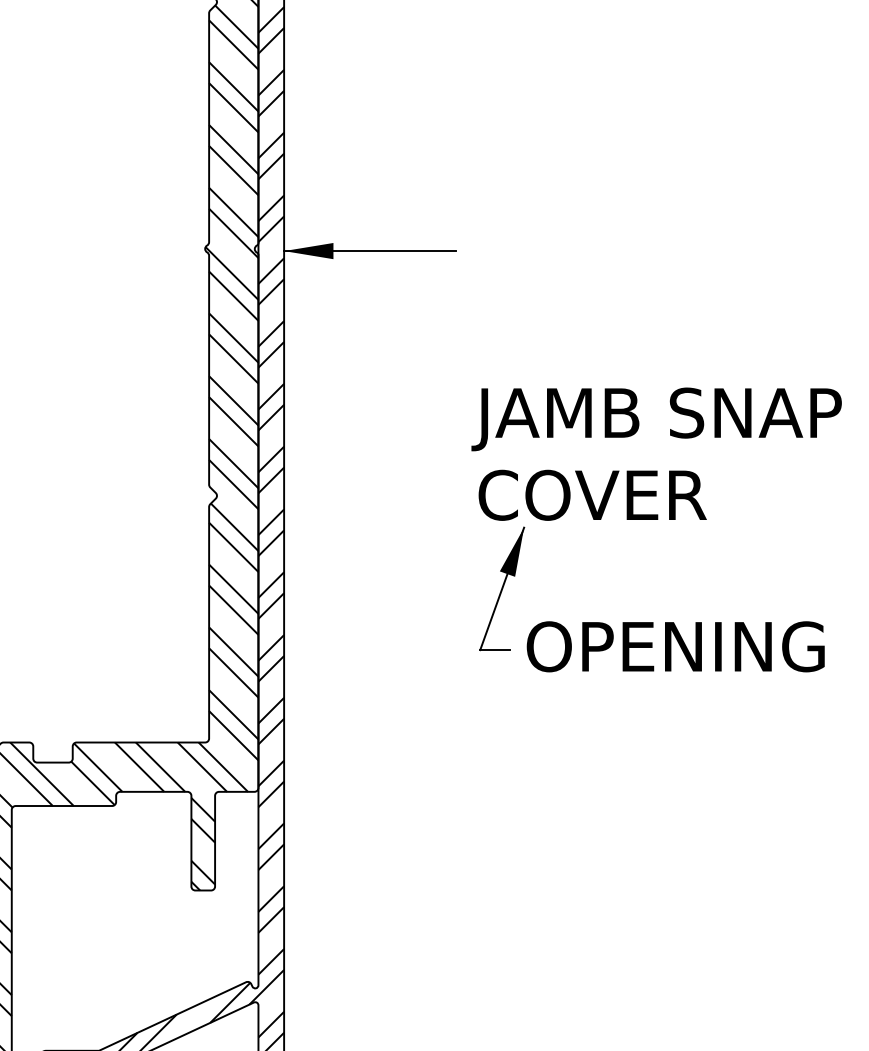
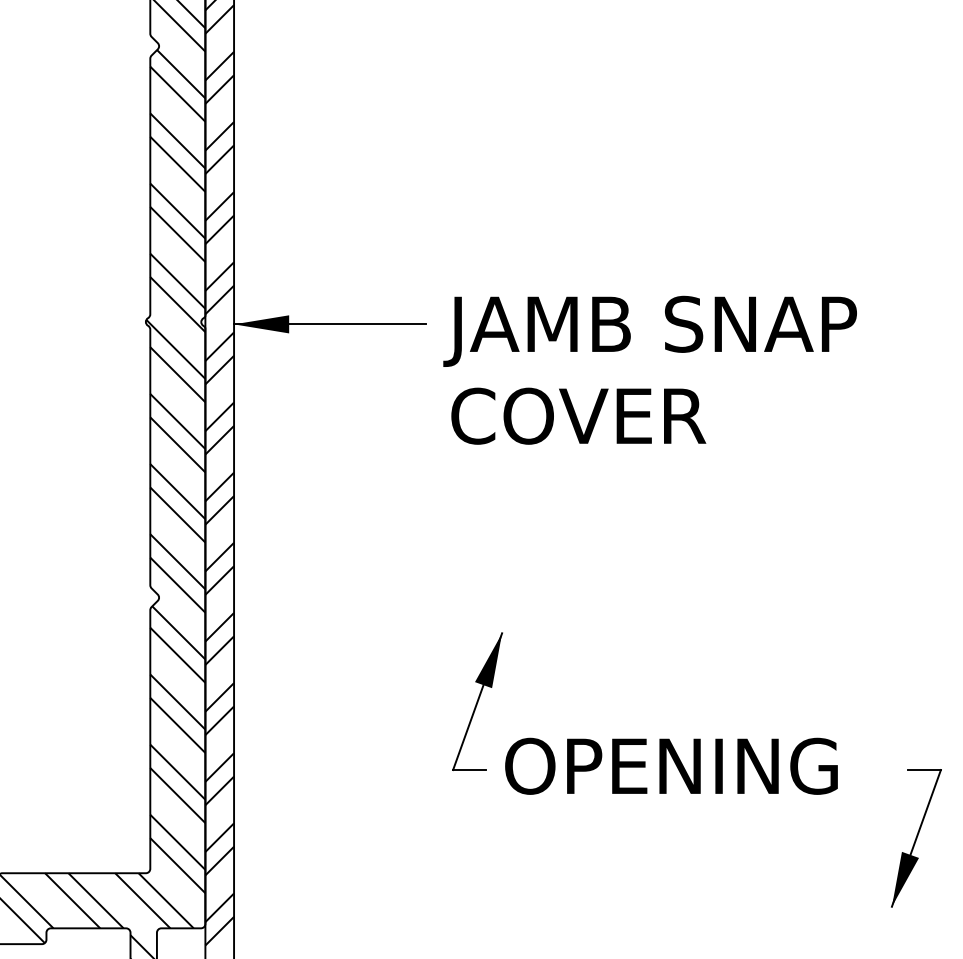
text: (656, 453) -> (649, 369), moved

